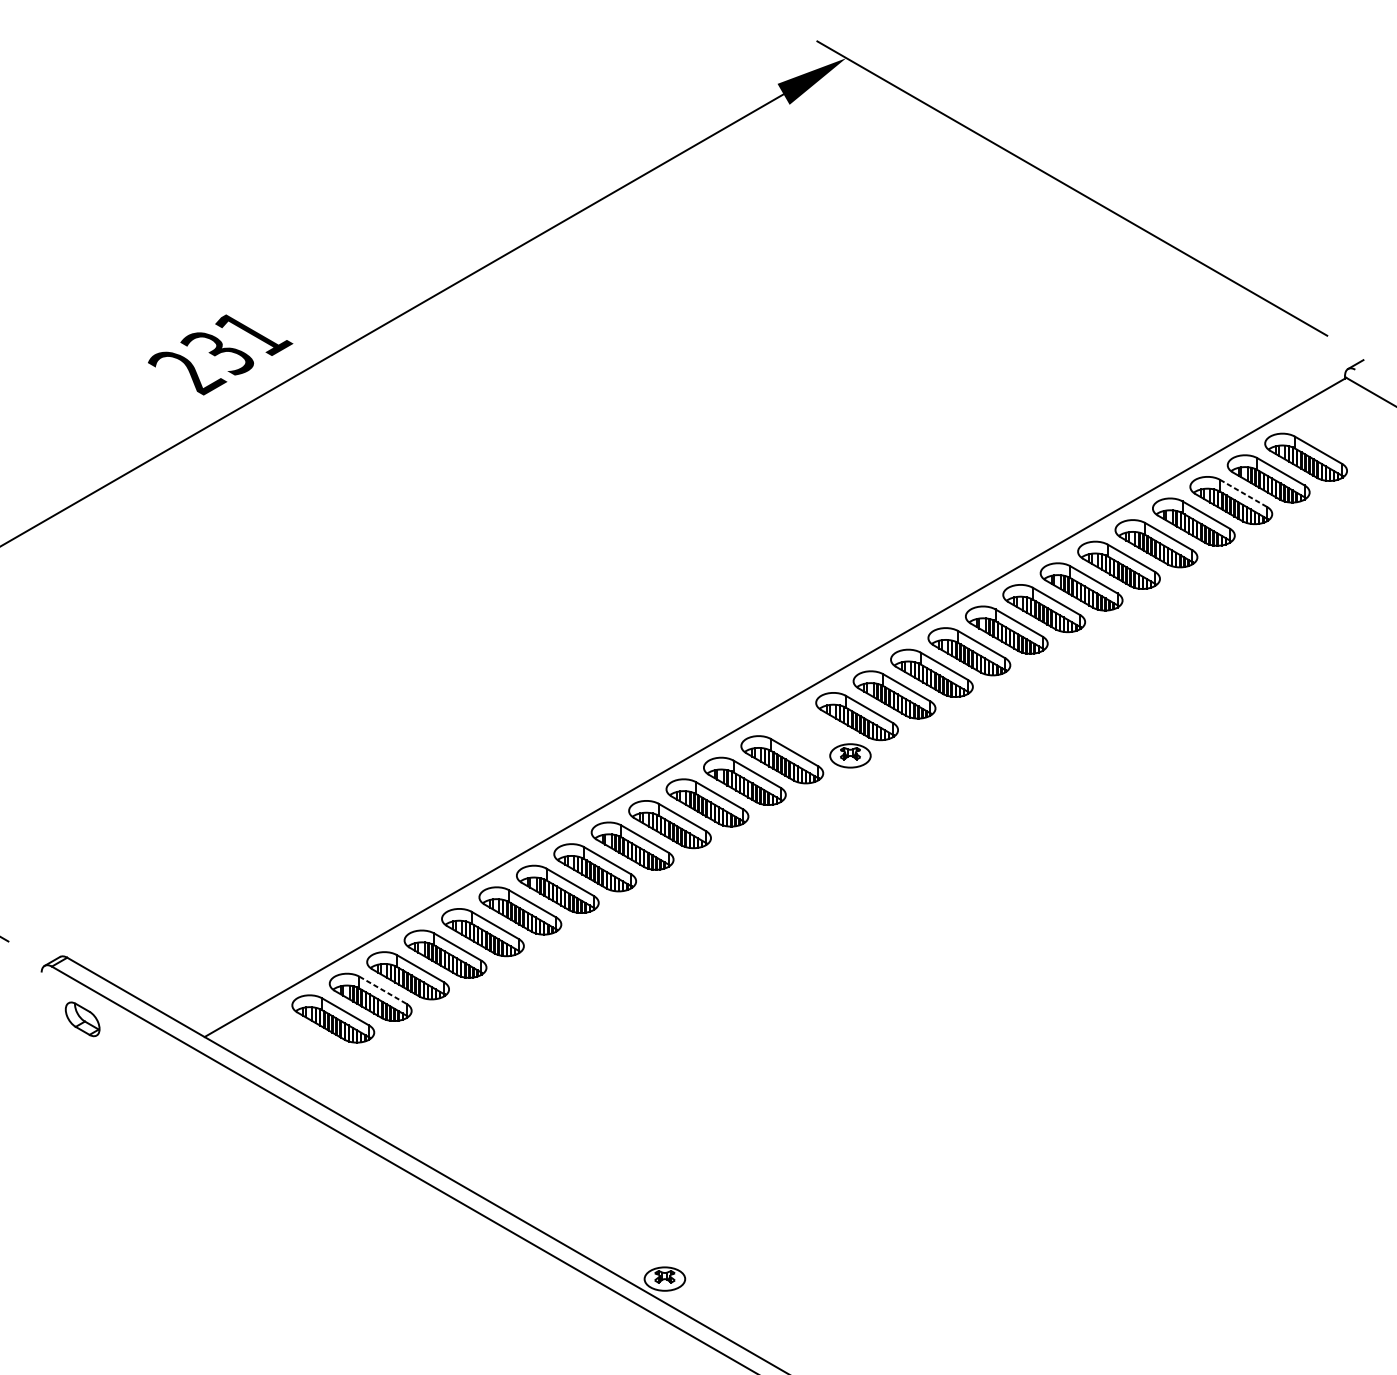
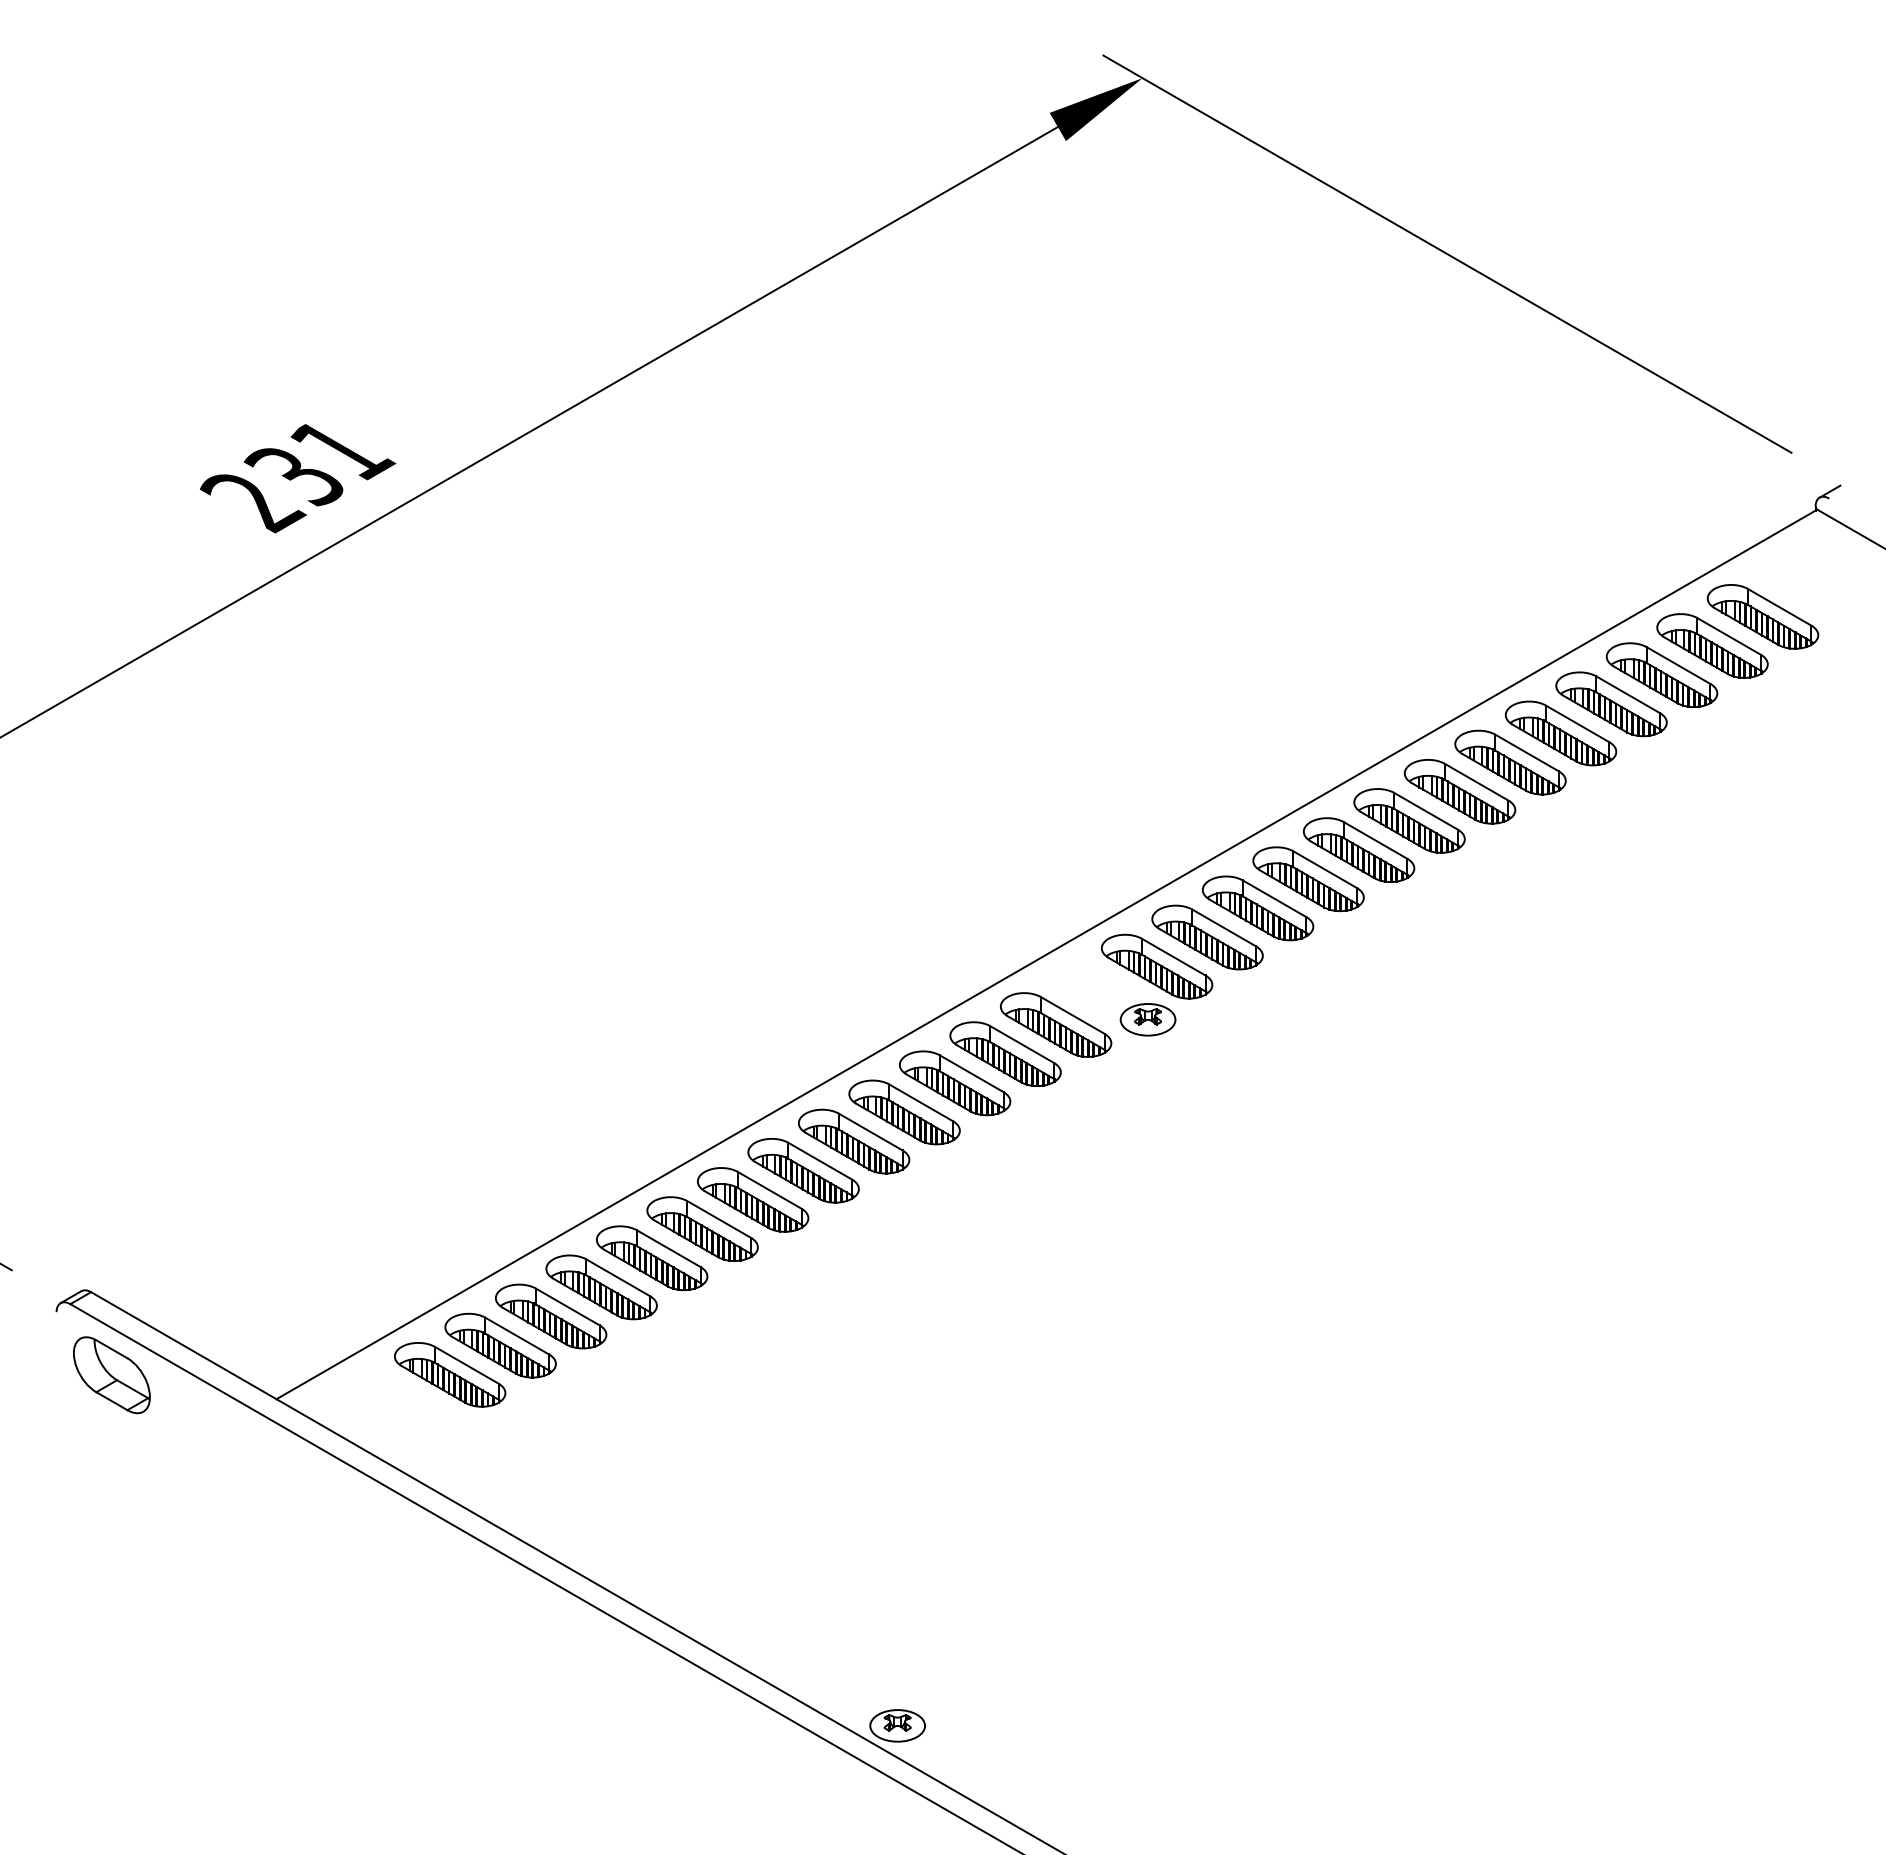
line: (1243, 493) -> (1678, 665), dashed -> solid
line: (383, 990) -> (517, 1336), dashed -> solid
part: (82, 1019) -> (111, 1375), size x1.67

